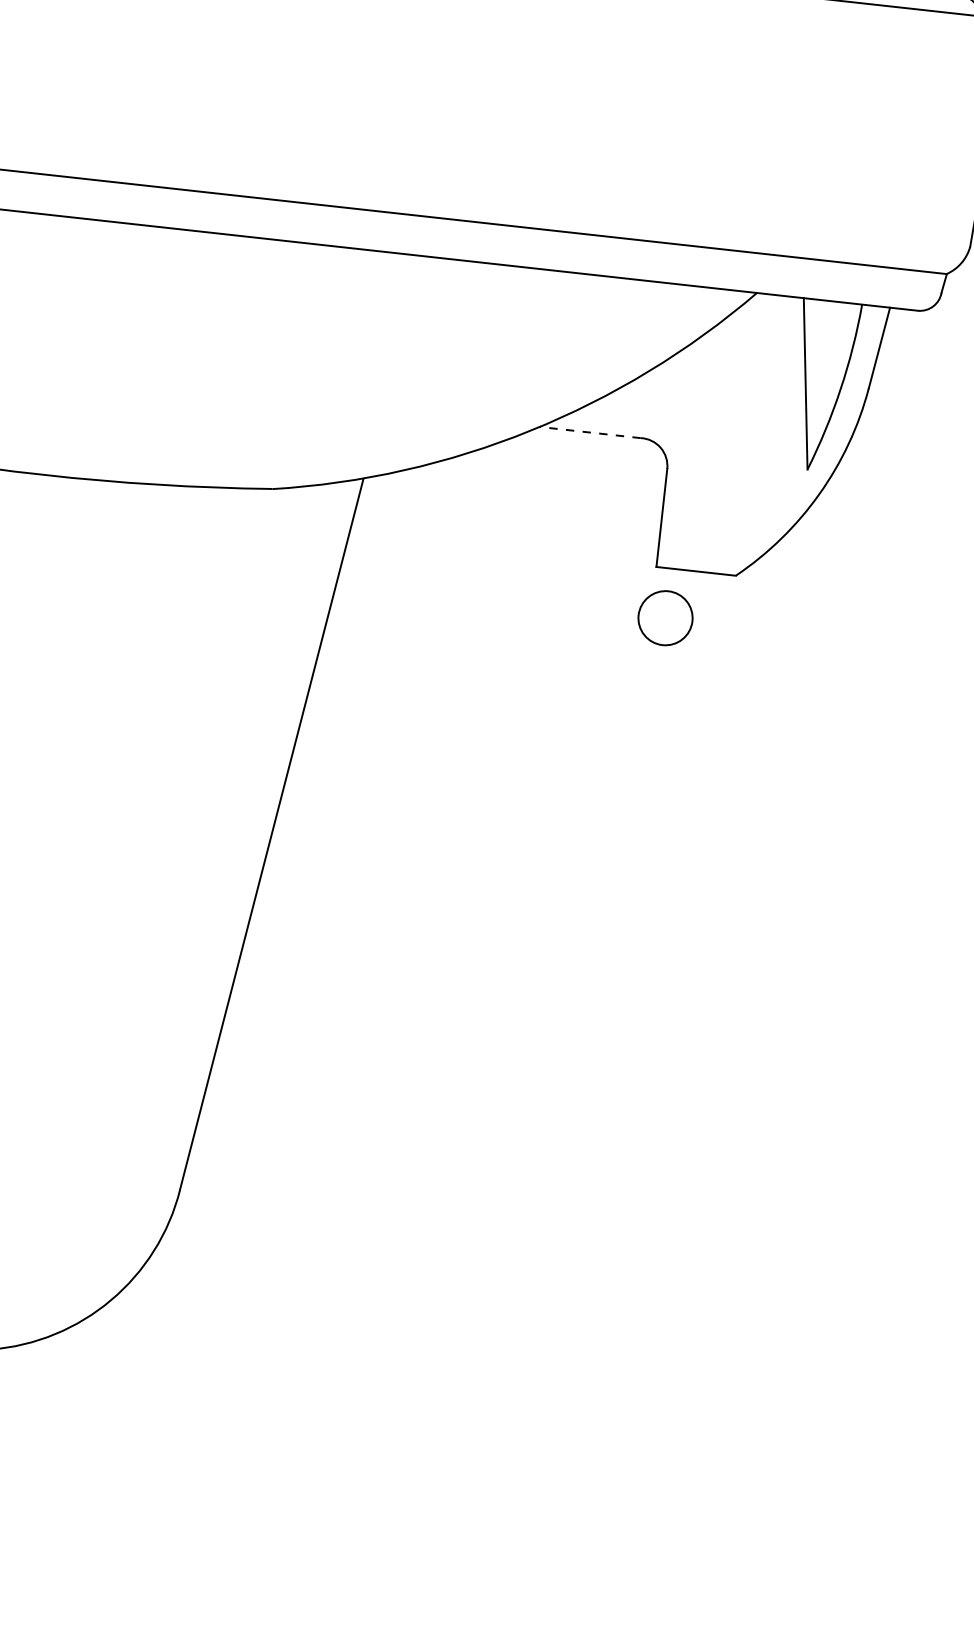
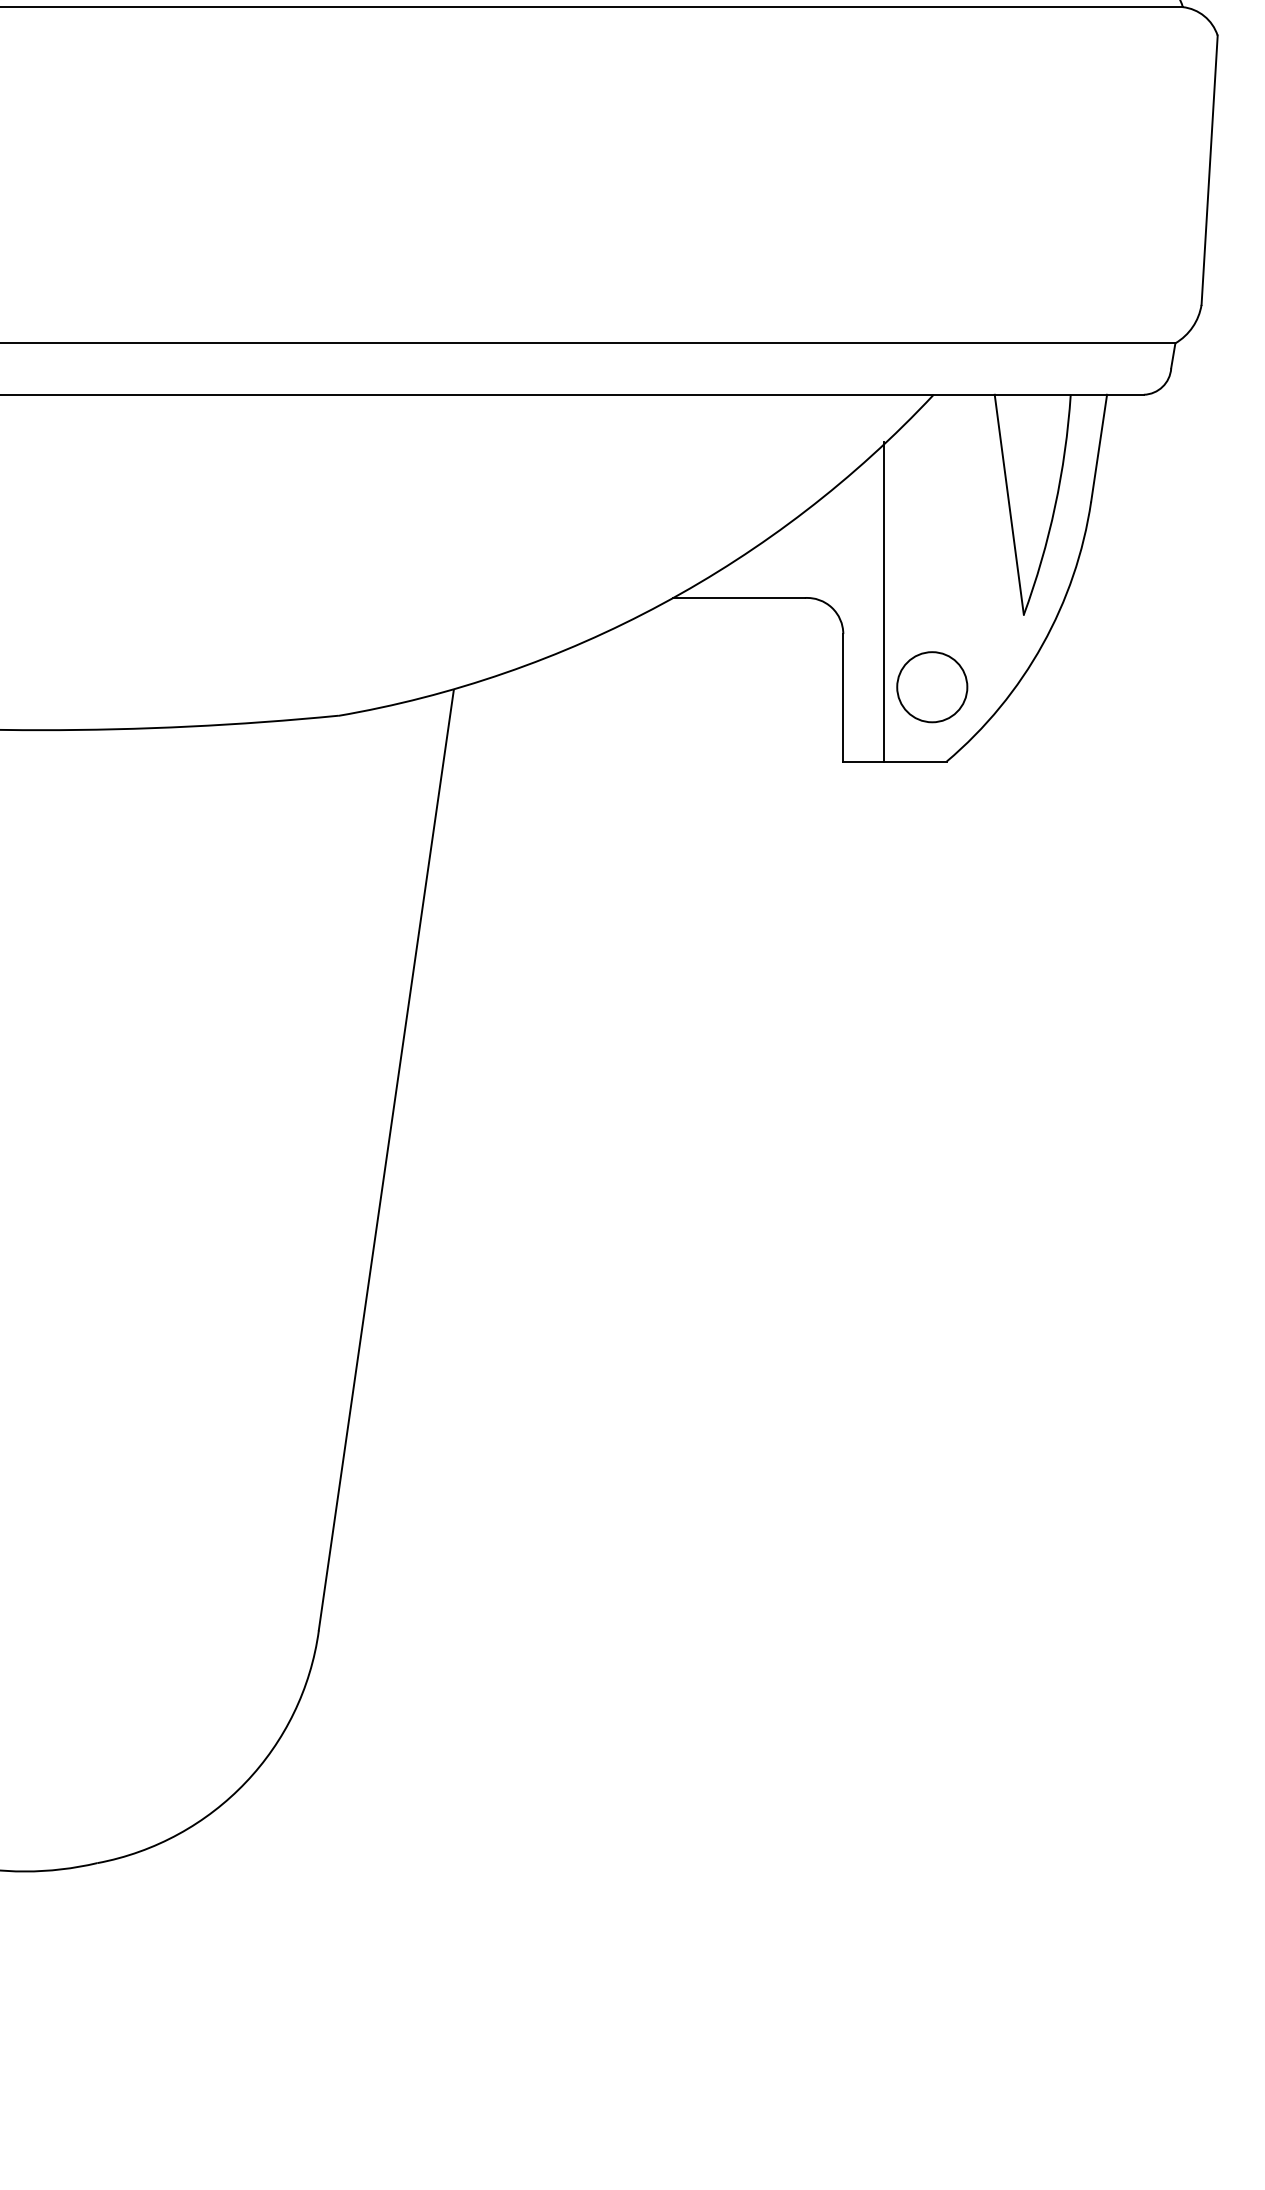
line: (589, 432) -> (738, 598), dashed -> solid
line: (701, 447) -> (884, 601), added
circle: (665, 618) -> (932, 687), moved

